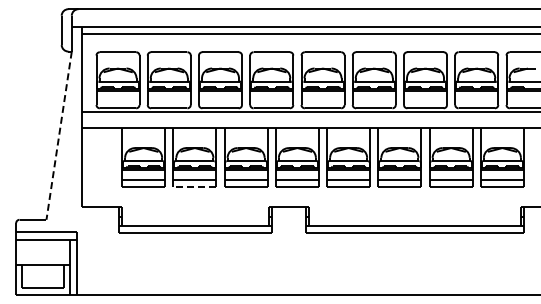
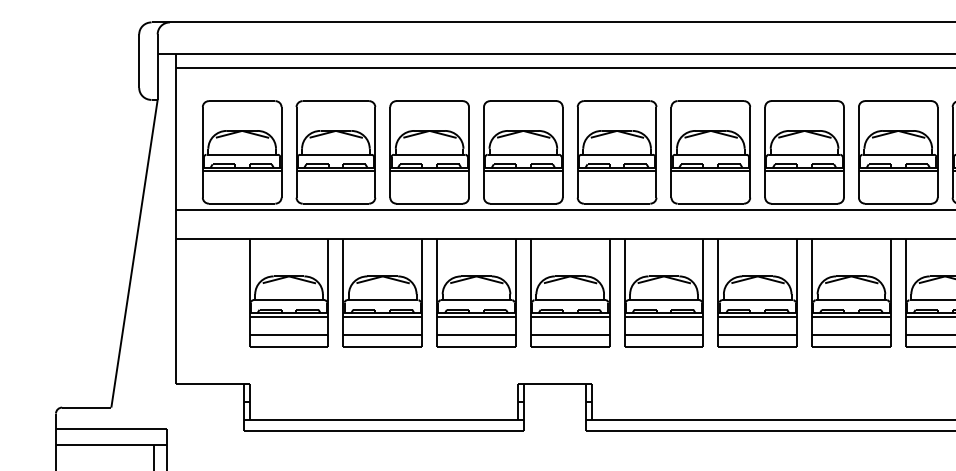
line: (59, 136) -> (135, 255), dashed -> solid
line: (194, 186) -> (382, 346), dashed -> solid

